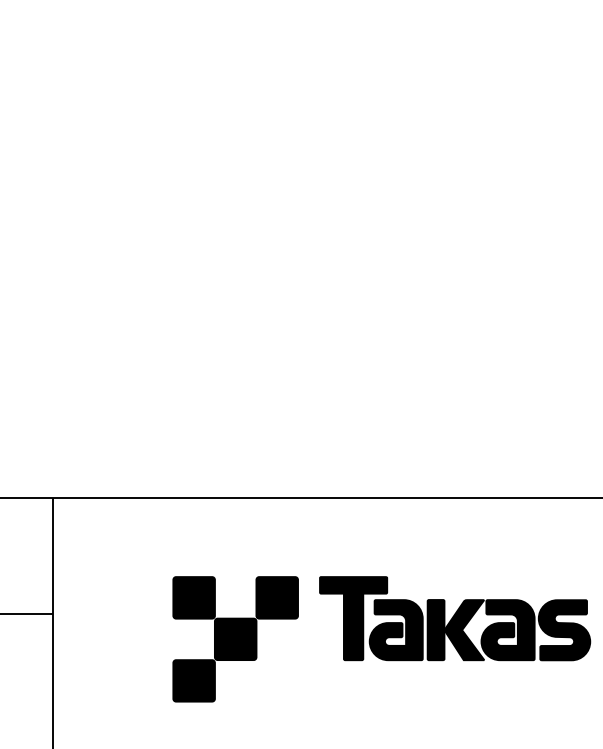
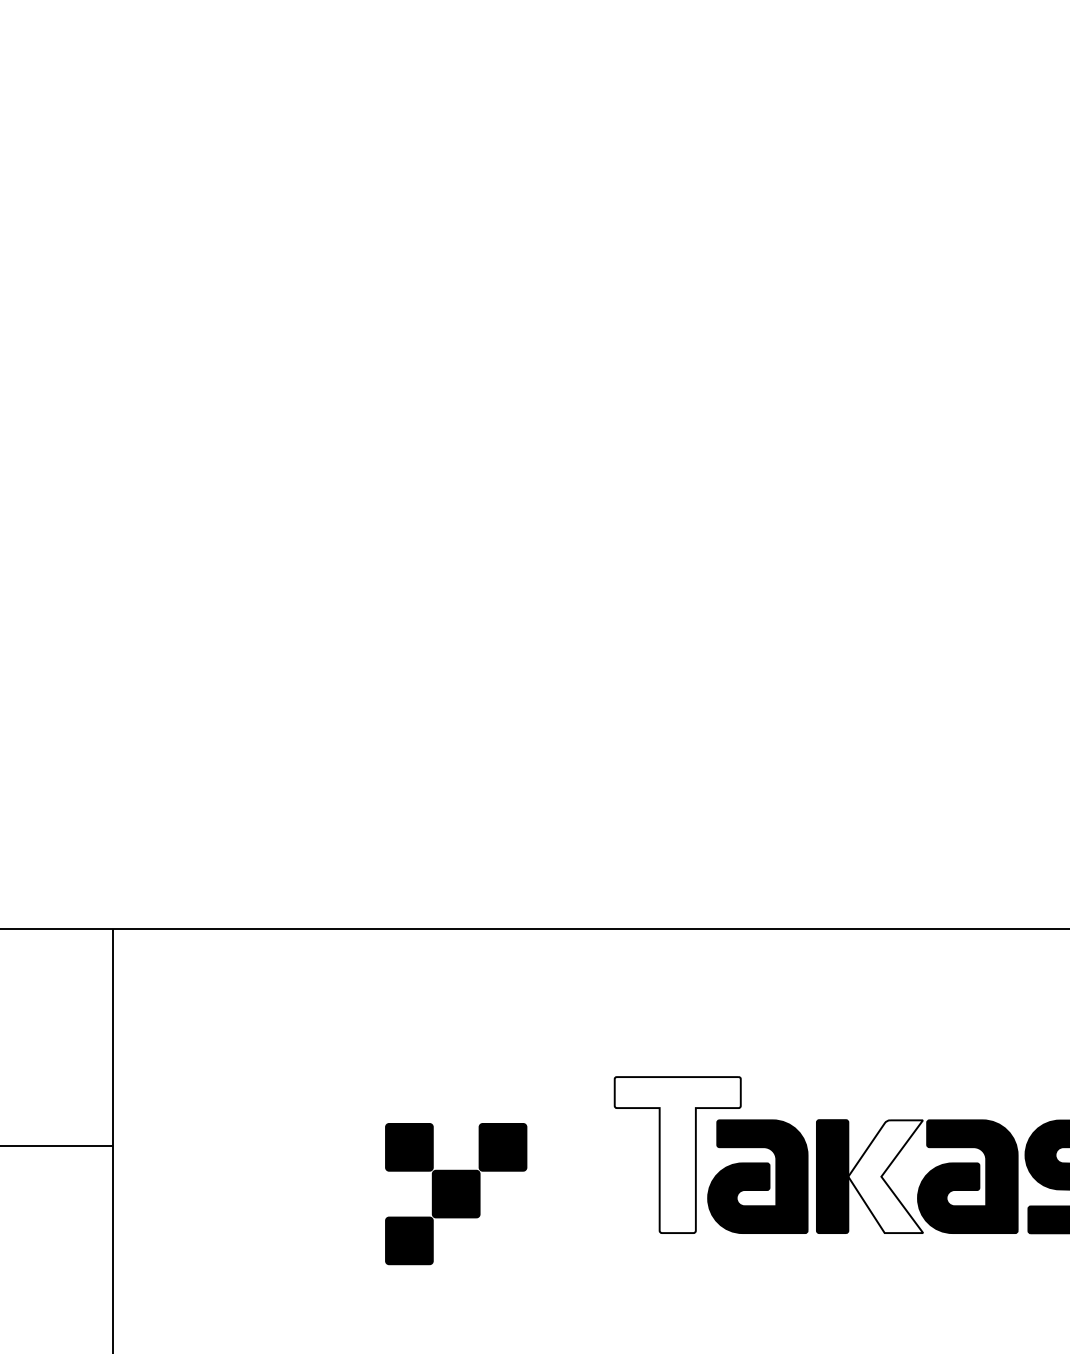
fill: (353, 618) -> (677, 1154), removed
fill: (464, 630) -> (885, 1177), removed
part: (235, 639) -> (455, 1194), size x0.6

